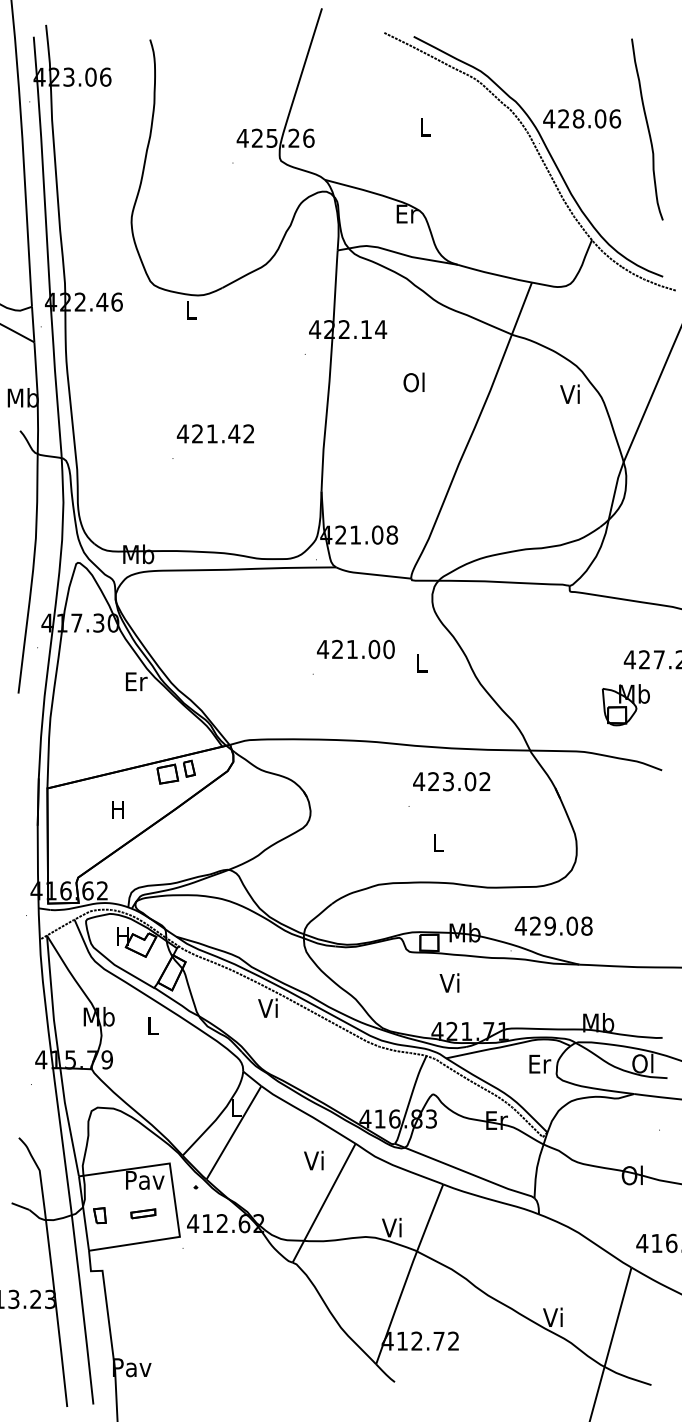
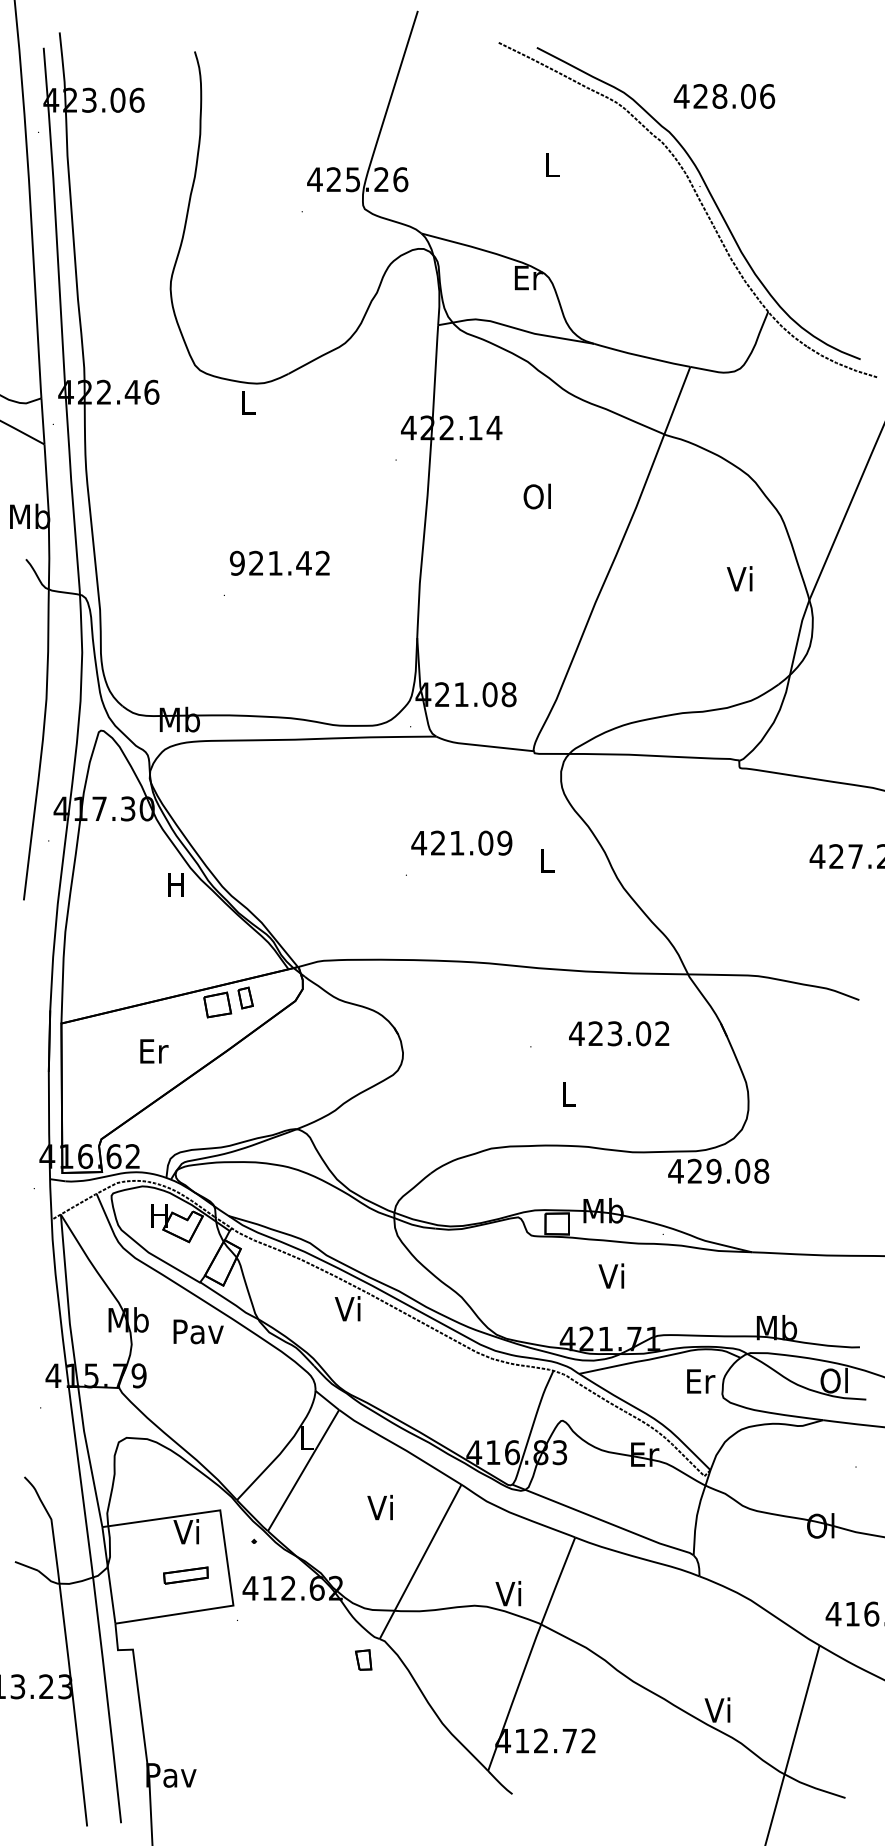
text: (582, 118) -> (724, 96), moved
curve: (647, 129) -> (840, 168), removed
text: (569, 393) -> (739, 578), moved
text: (183, 433) -> (237, 562), 421.42 -> 921.42
text: (388, 649) -> (504, 843), 421.00 -> 421.09
text: (136, 682) -> (177, 885), Er -> H
part: (626, 705) -> (812, 915), removed
text: (451, 781) -> (619, 1033), moved
text: (119, 809) -> (154, 1051), H -> Er
text: (553, 925) -> (718, 1170), moved
text: (449, 982) -> (611, 1275), moved
text: (153, 1025) -> (198, 1331), L -> Pav
text: (313, 1160) -> (379, 1507), moved
text: (145, 1179) -> (188, 1531), Pav -> Vi
part: (143, 1213) -> (185, 1575), size x1.4
part: (99, 1215) -> (363, 1659), moved

